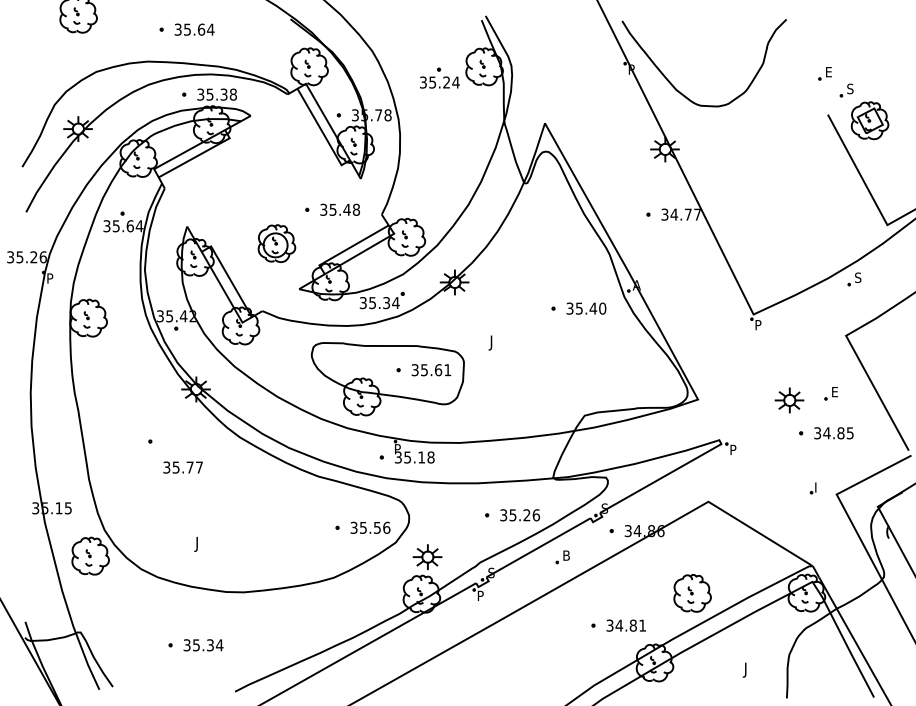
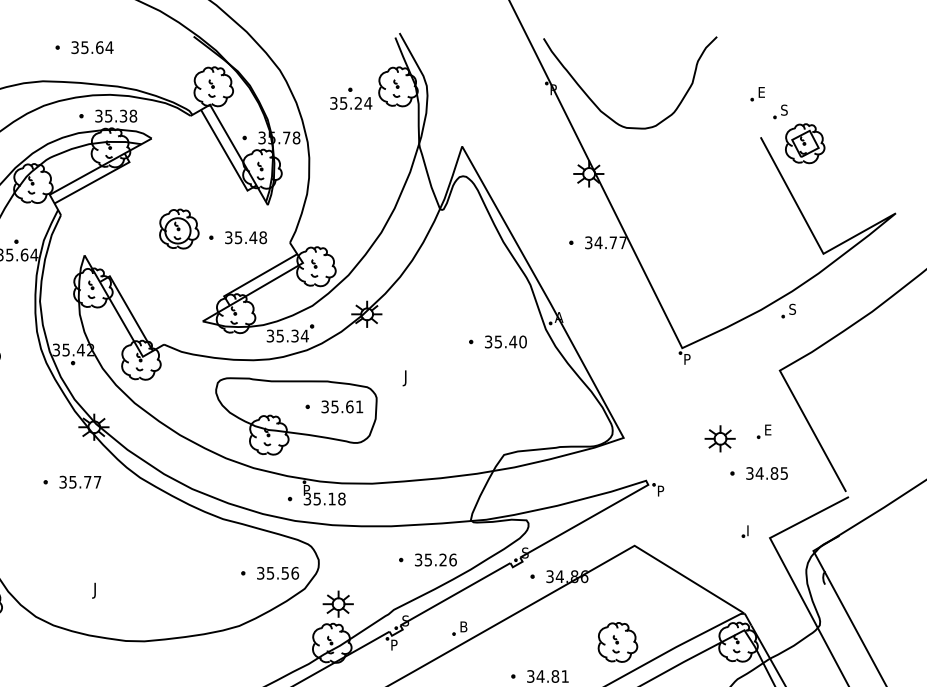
part: (276, 243) -> (178, 228), moved
text: (182, 467) -> (79, 482), moved
part: (562, 557) -> (459, 628), moved

